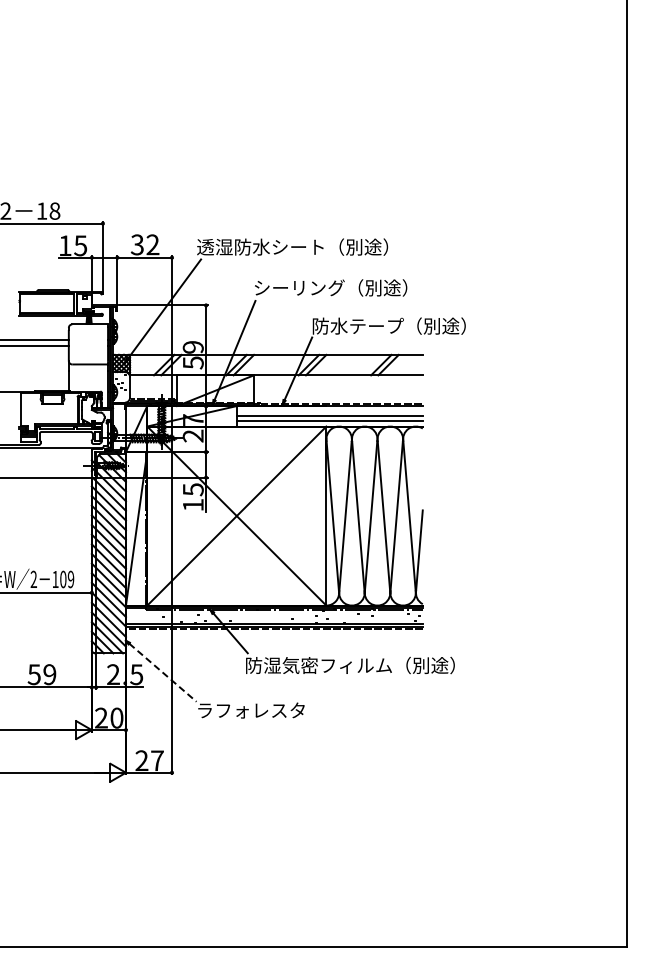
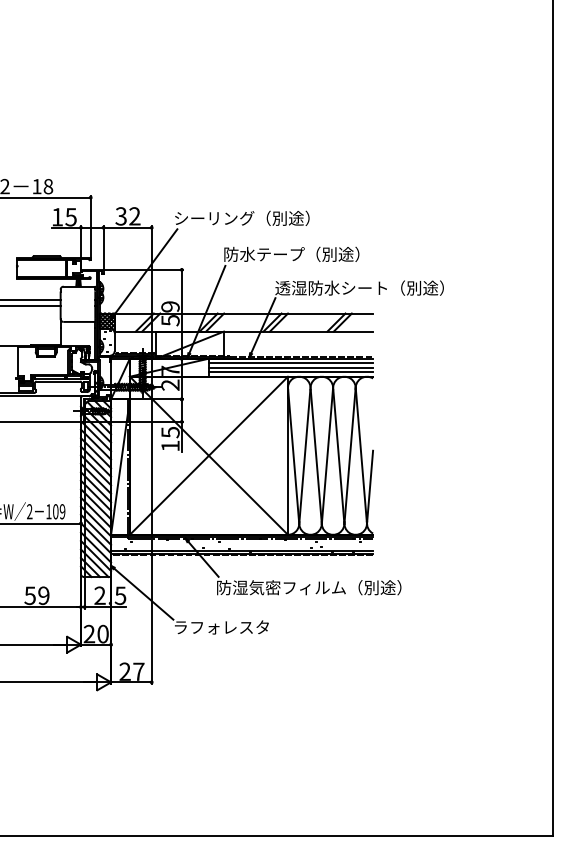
text: (292, 246) -> (258, 217), 透湿防水シート（別途） -> シーリング（別途）
text: (299, 287) -> (264, 254), シーリング（別途） -> 防水テープ（別途）
text: (407, 325) -> (359, 287), 防水テープ（別途） -> 透湿防水シート（別途）
line: (329, 411) -> (290, 363), added
line: (163, 673) -> (144, 594), dashed -> solid

